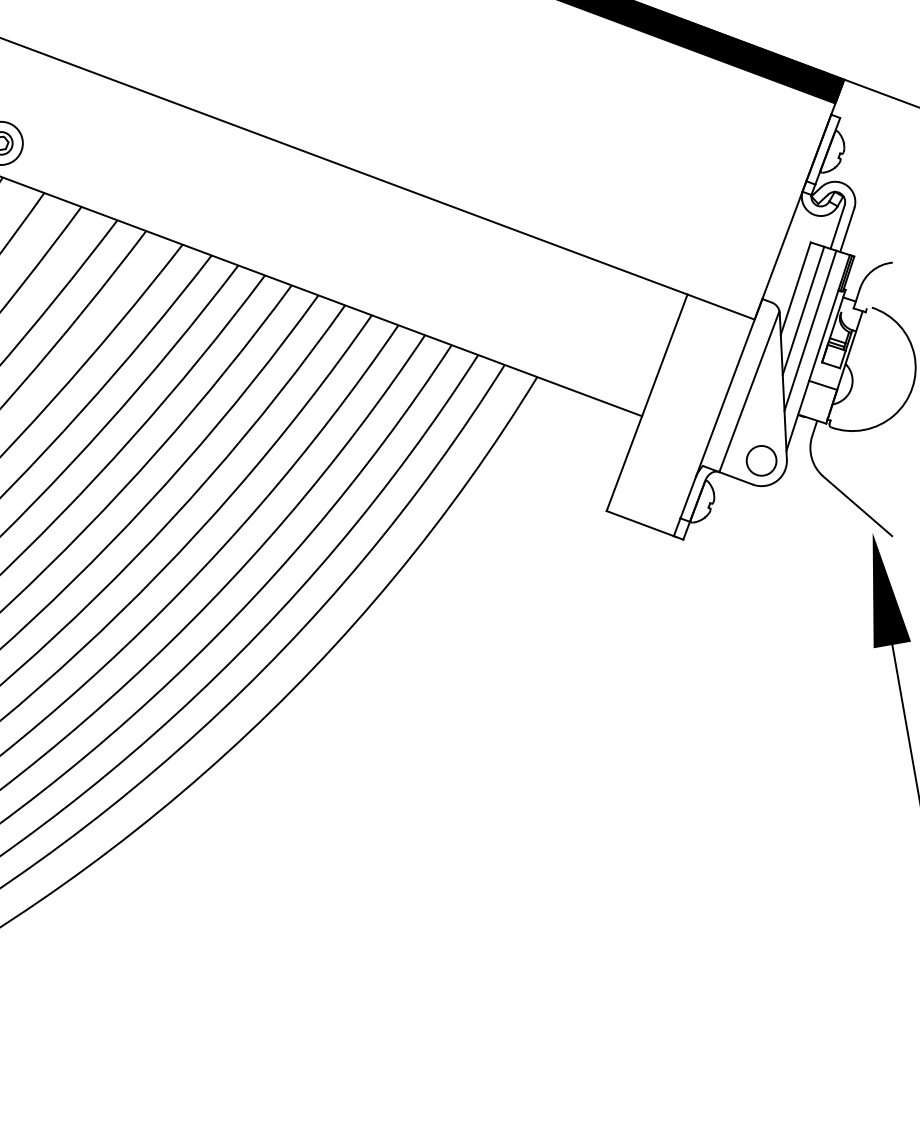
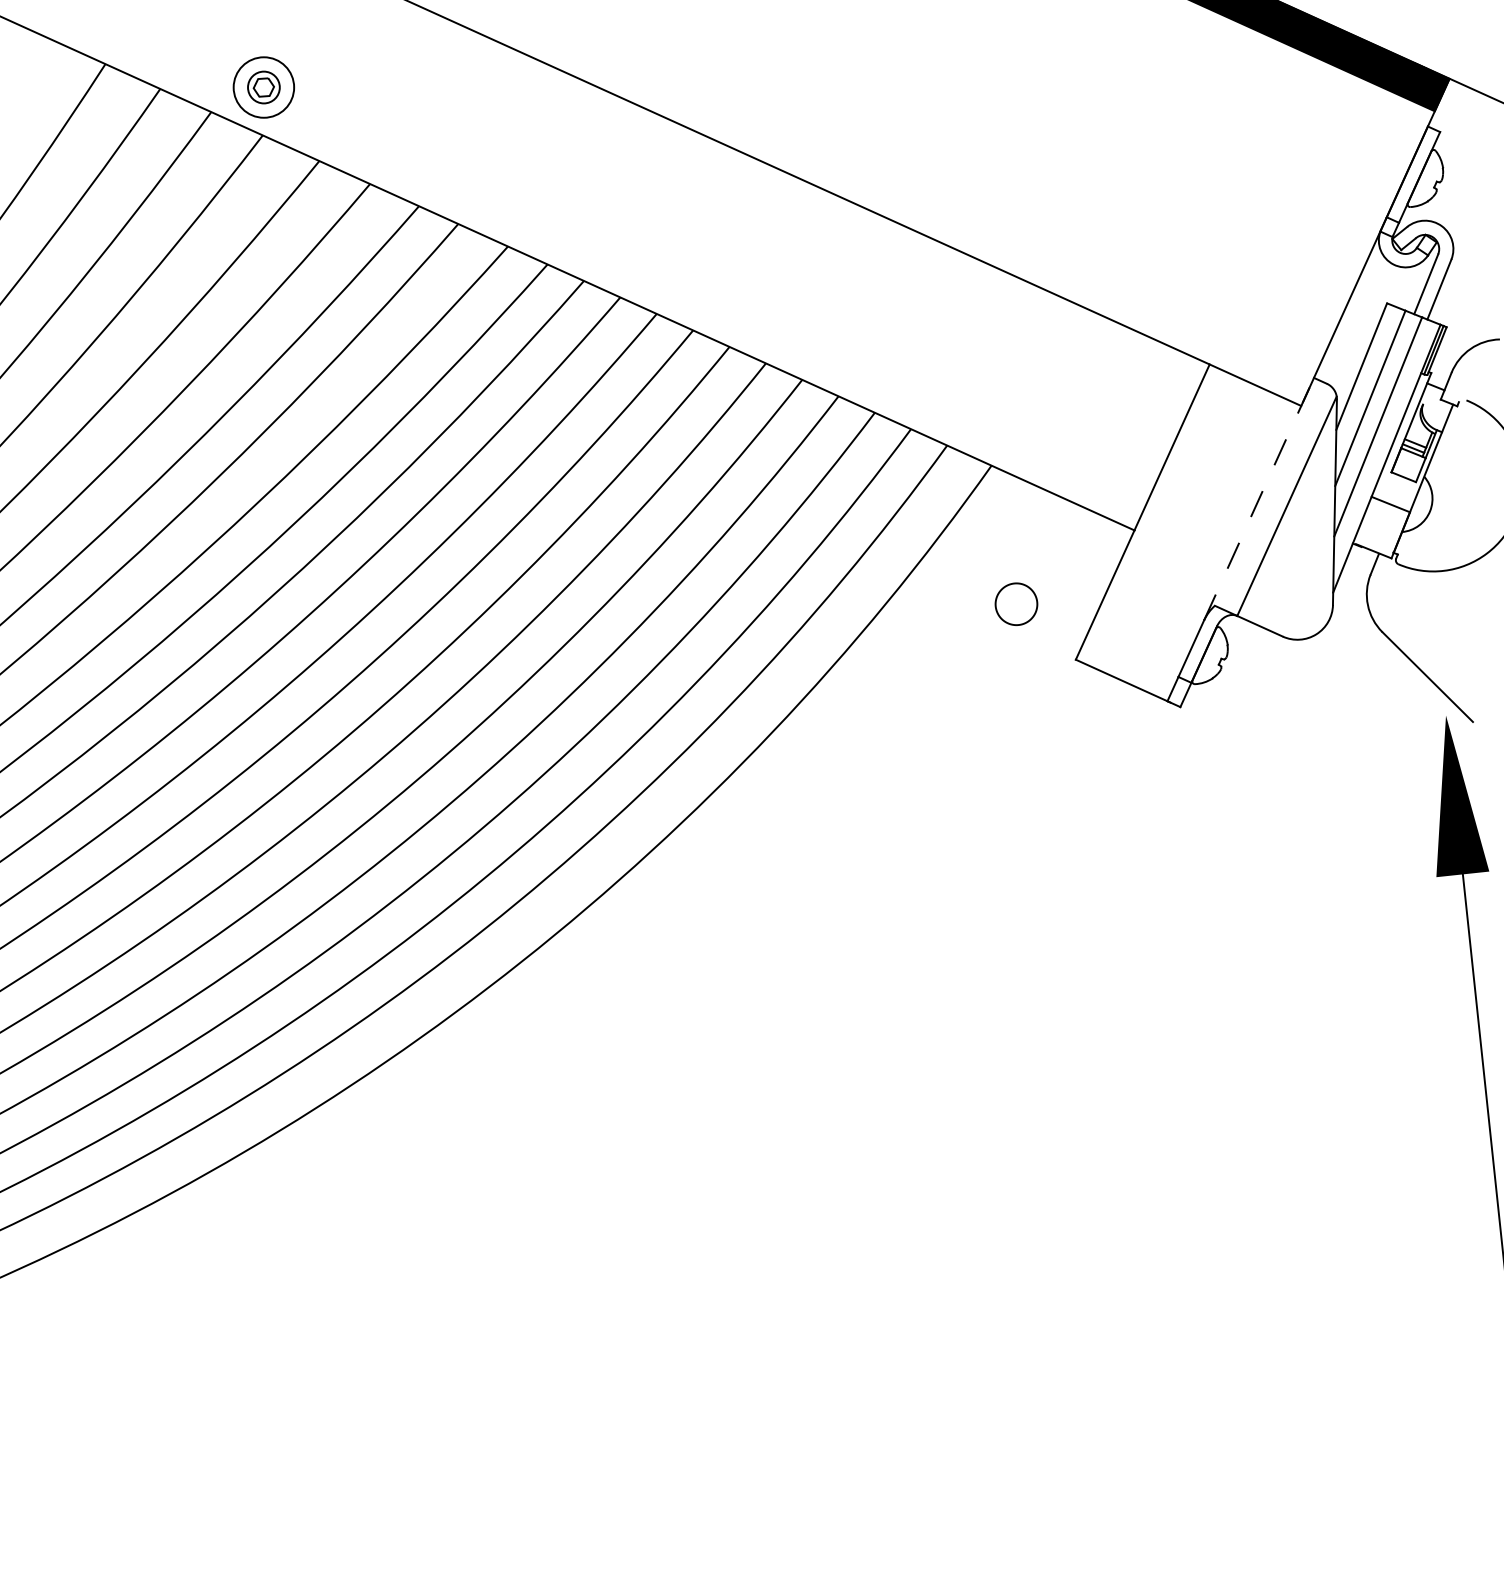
line: (729, 387) -> (1259, 498), solid -> dashed
part: (761, 460) -> (1016, 603), moved

